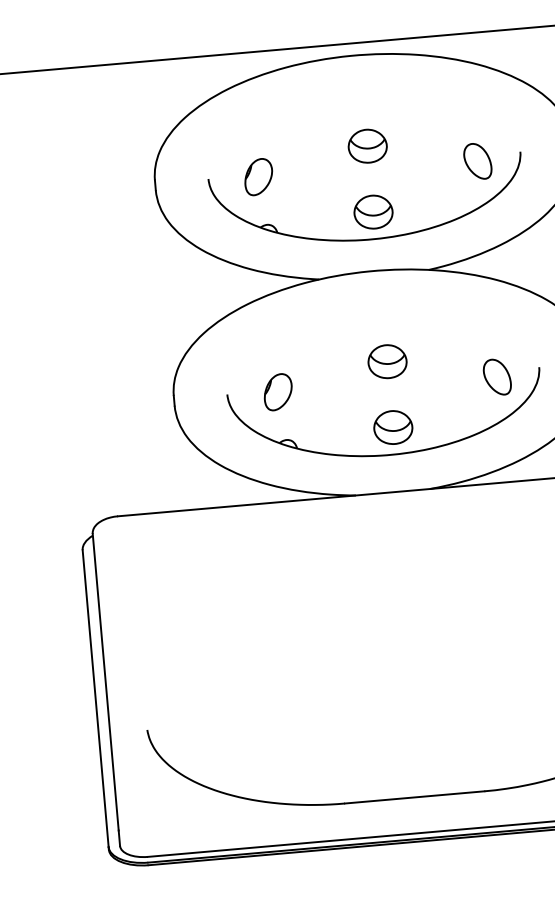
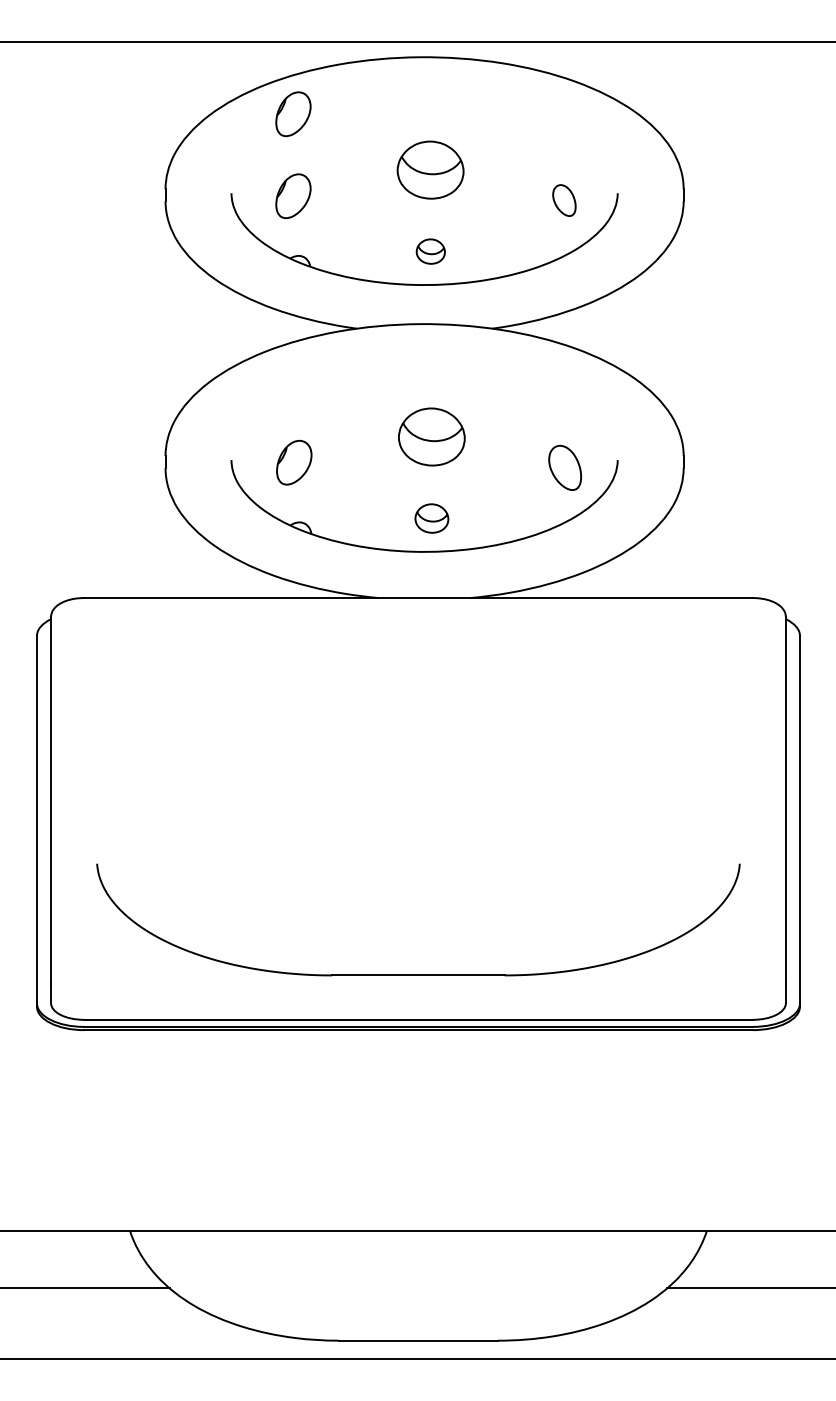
part: (252, 110) -> (293, 113), added
part: (367, 145) -> (430, 169), size x1.4
part: (477, 161) -> (564, 200), size x0.7
part: (373, 211) -> (430, 251), size x0.6
part: (387, 361) -> (431, 436), size x1.4
part: (392, 427) -> (431, 518), size x0.7

